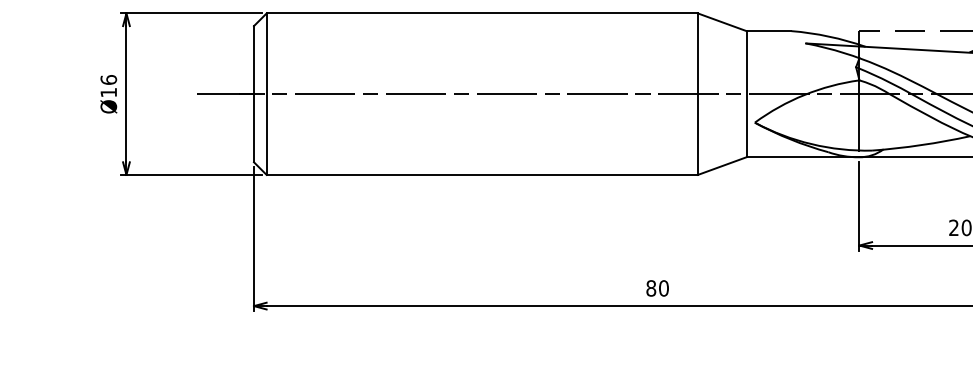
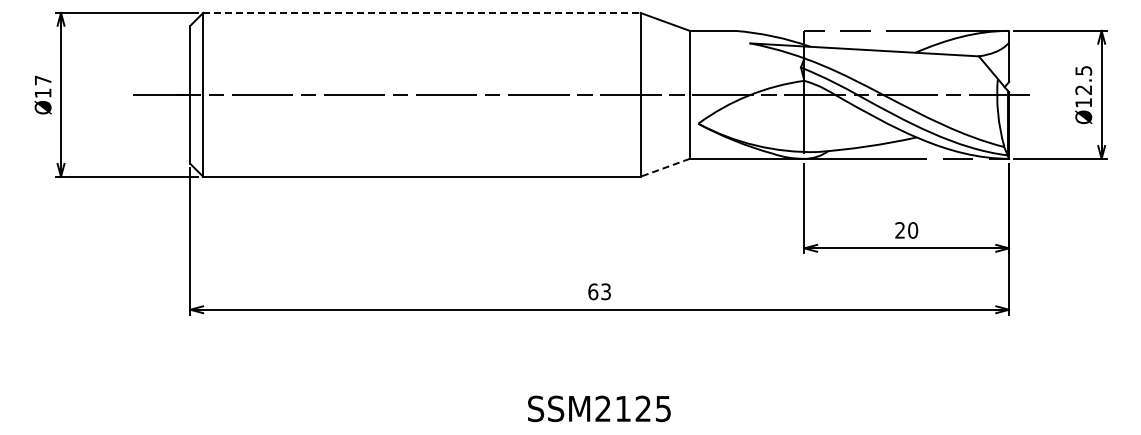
line: (481, 12) -> (421, 12), solid -> dashed
text: (108, 80) -> (42, 80), Ø16 -> Ø17
line: (721, 165) -> (664, 167), solid -> dashed
text: (657, 288) -> (599, 291), 80 -> 63

